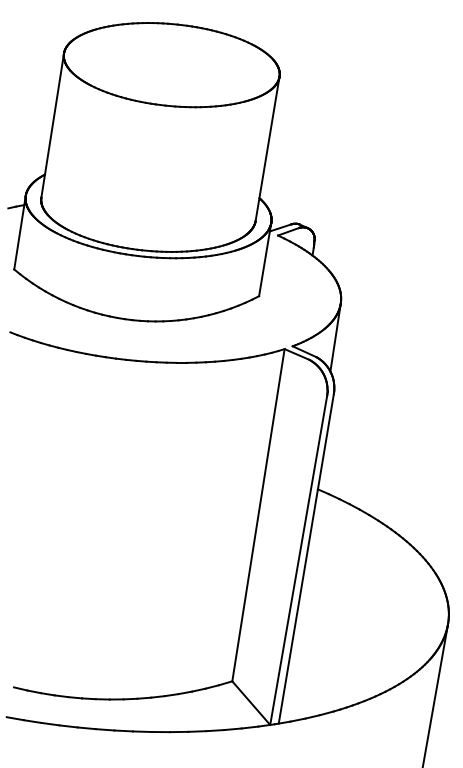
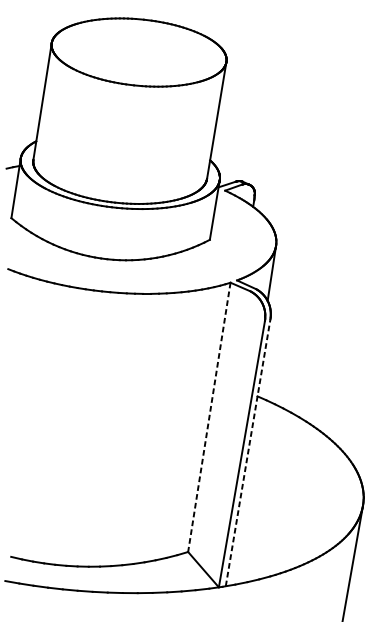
line: (258, 515) -> (209, 417), solid -> dashed
line: (306, 558) -> (248, 452), solid -> dashed

